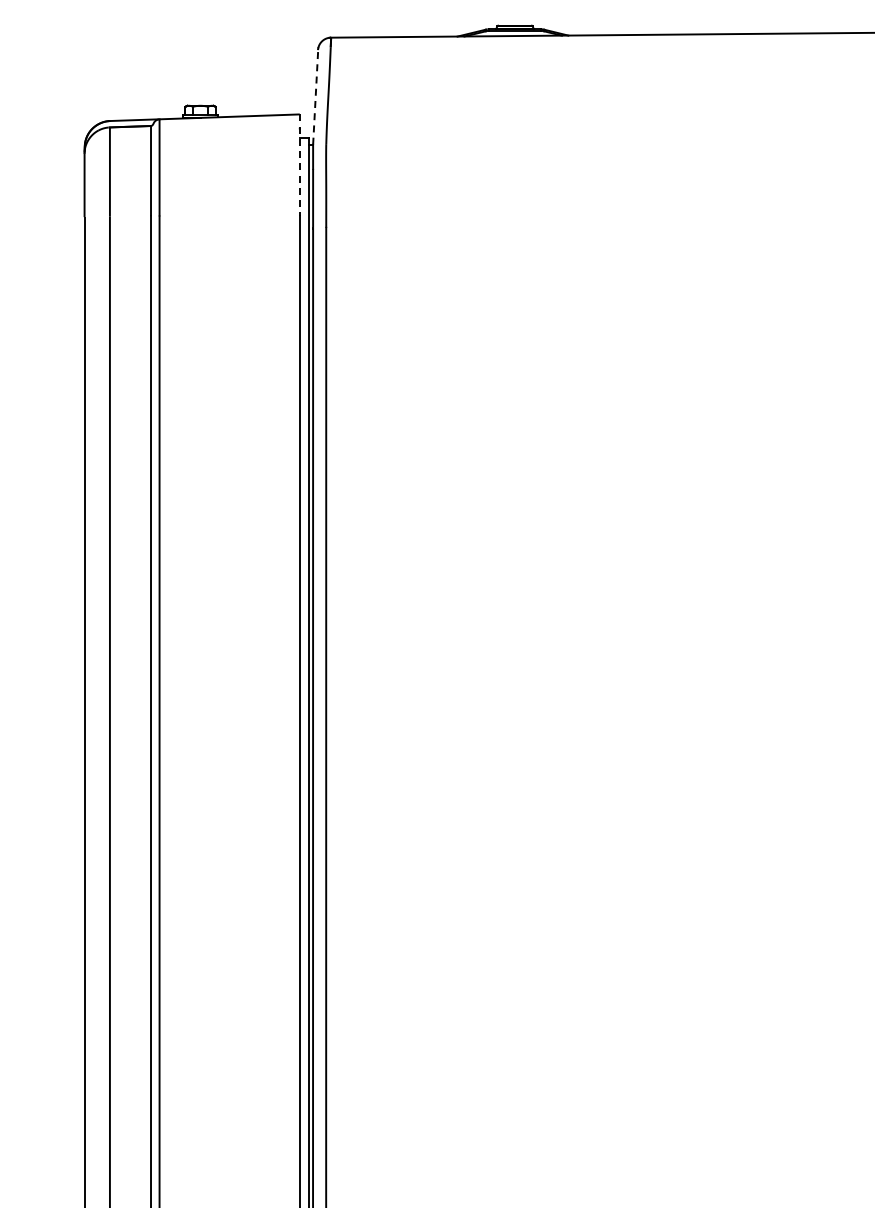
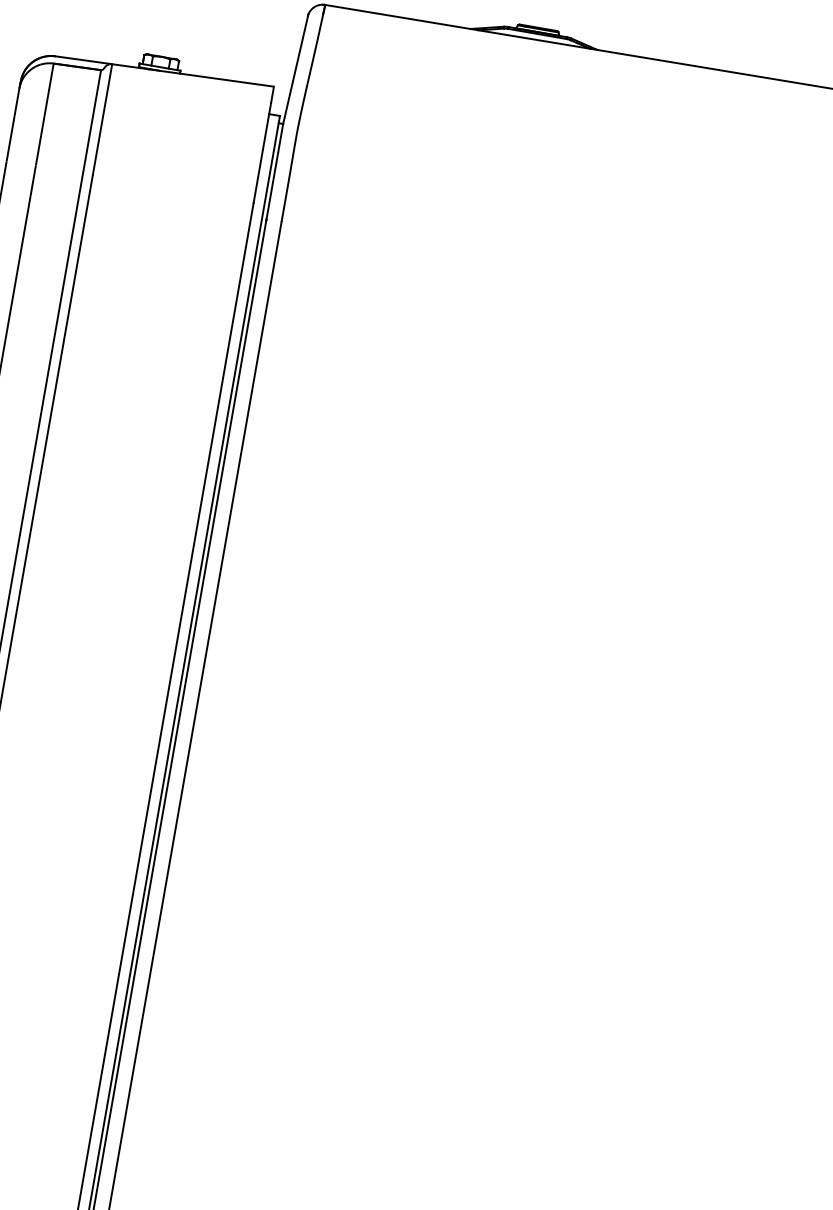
line: (315, 95) -> (295, 68), dashed -> solid
line: (299, 165) -> (263, 145), dashed -> solid

